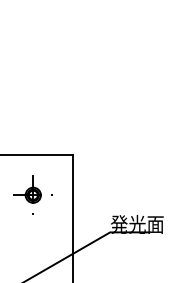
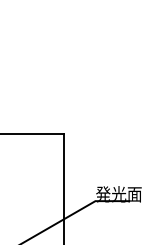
part: (32, 194) -> (28, 168), removed

